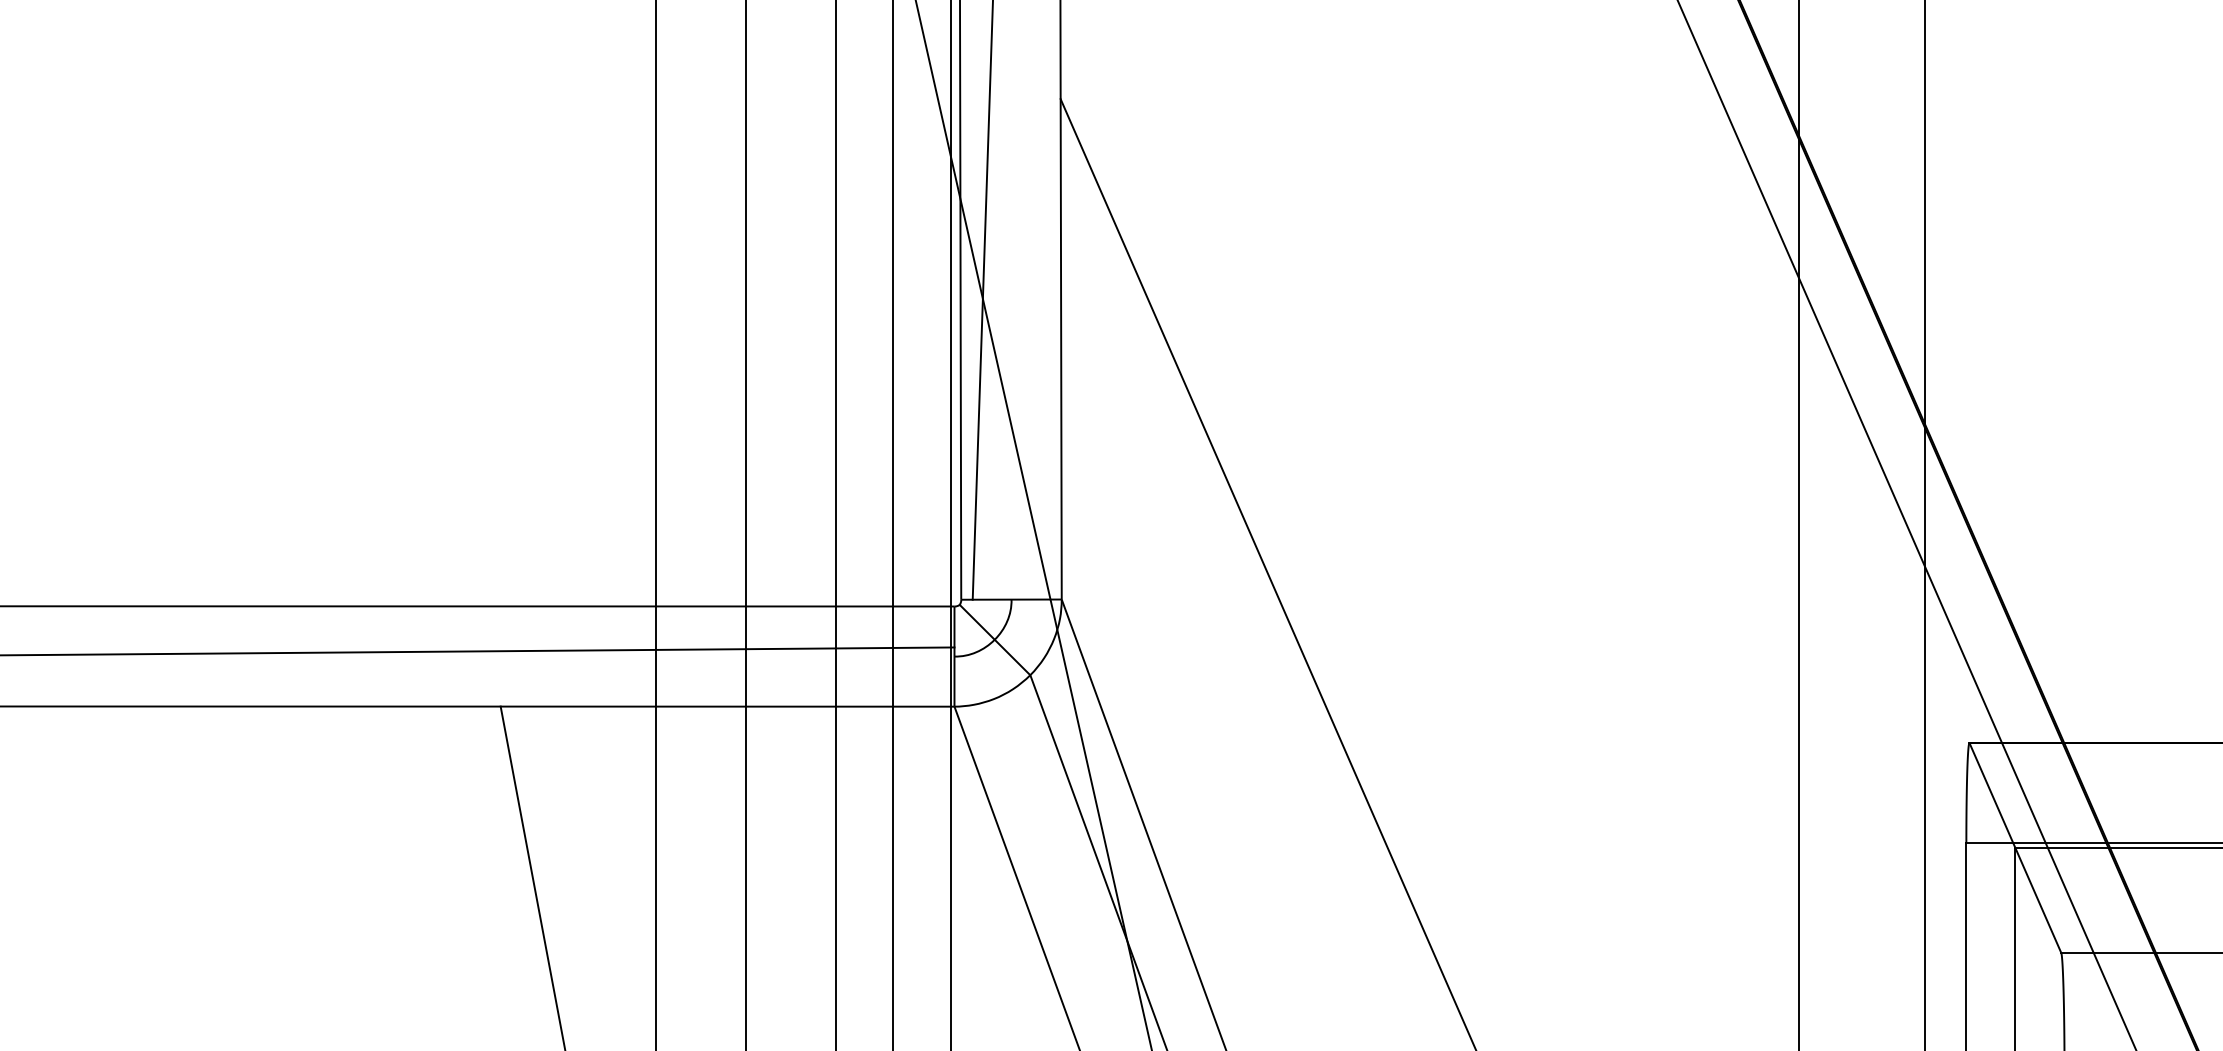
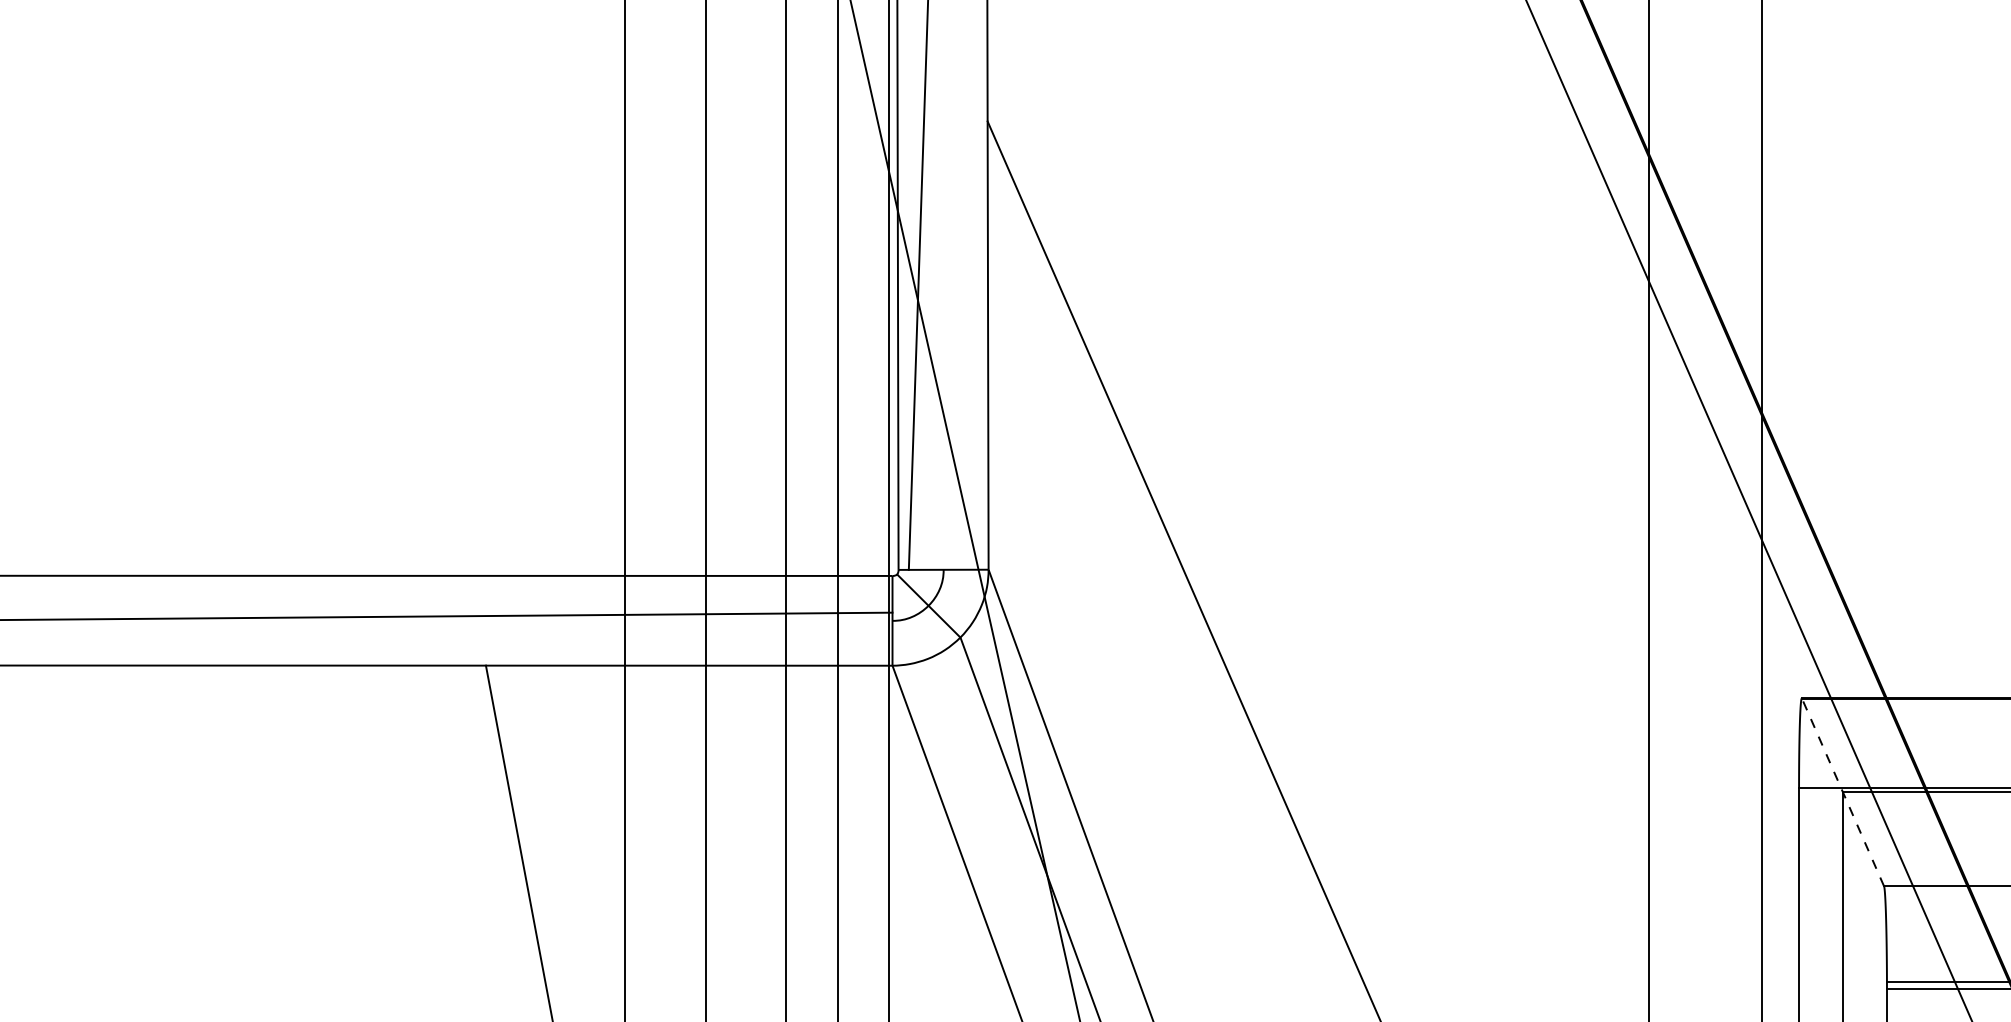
line: (2014, 848) -> (1842, 792), solid -> dashed

